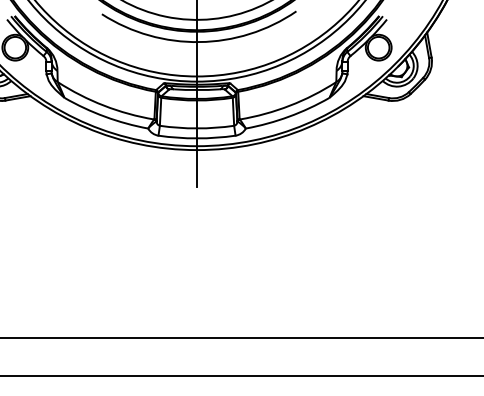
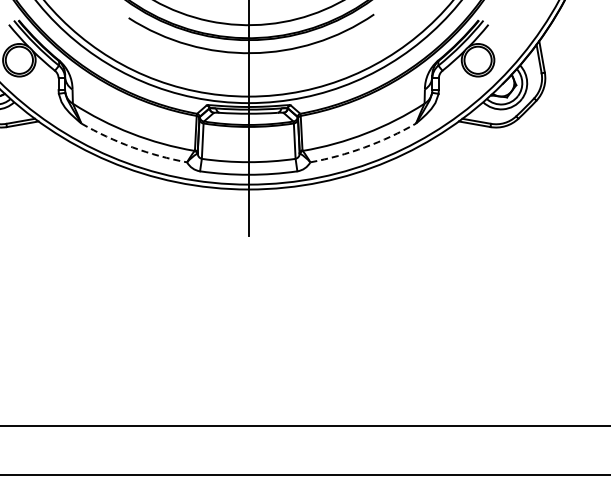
arc: (104, 116) -> (132, 147), solid -> dashed
arc: (288, 116) -> (364, 147), solid -> dashed

